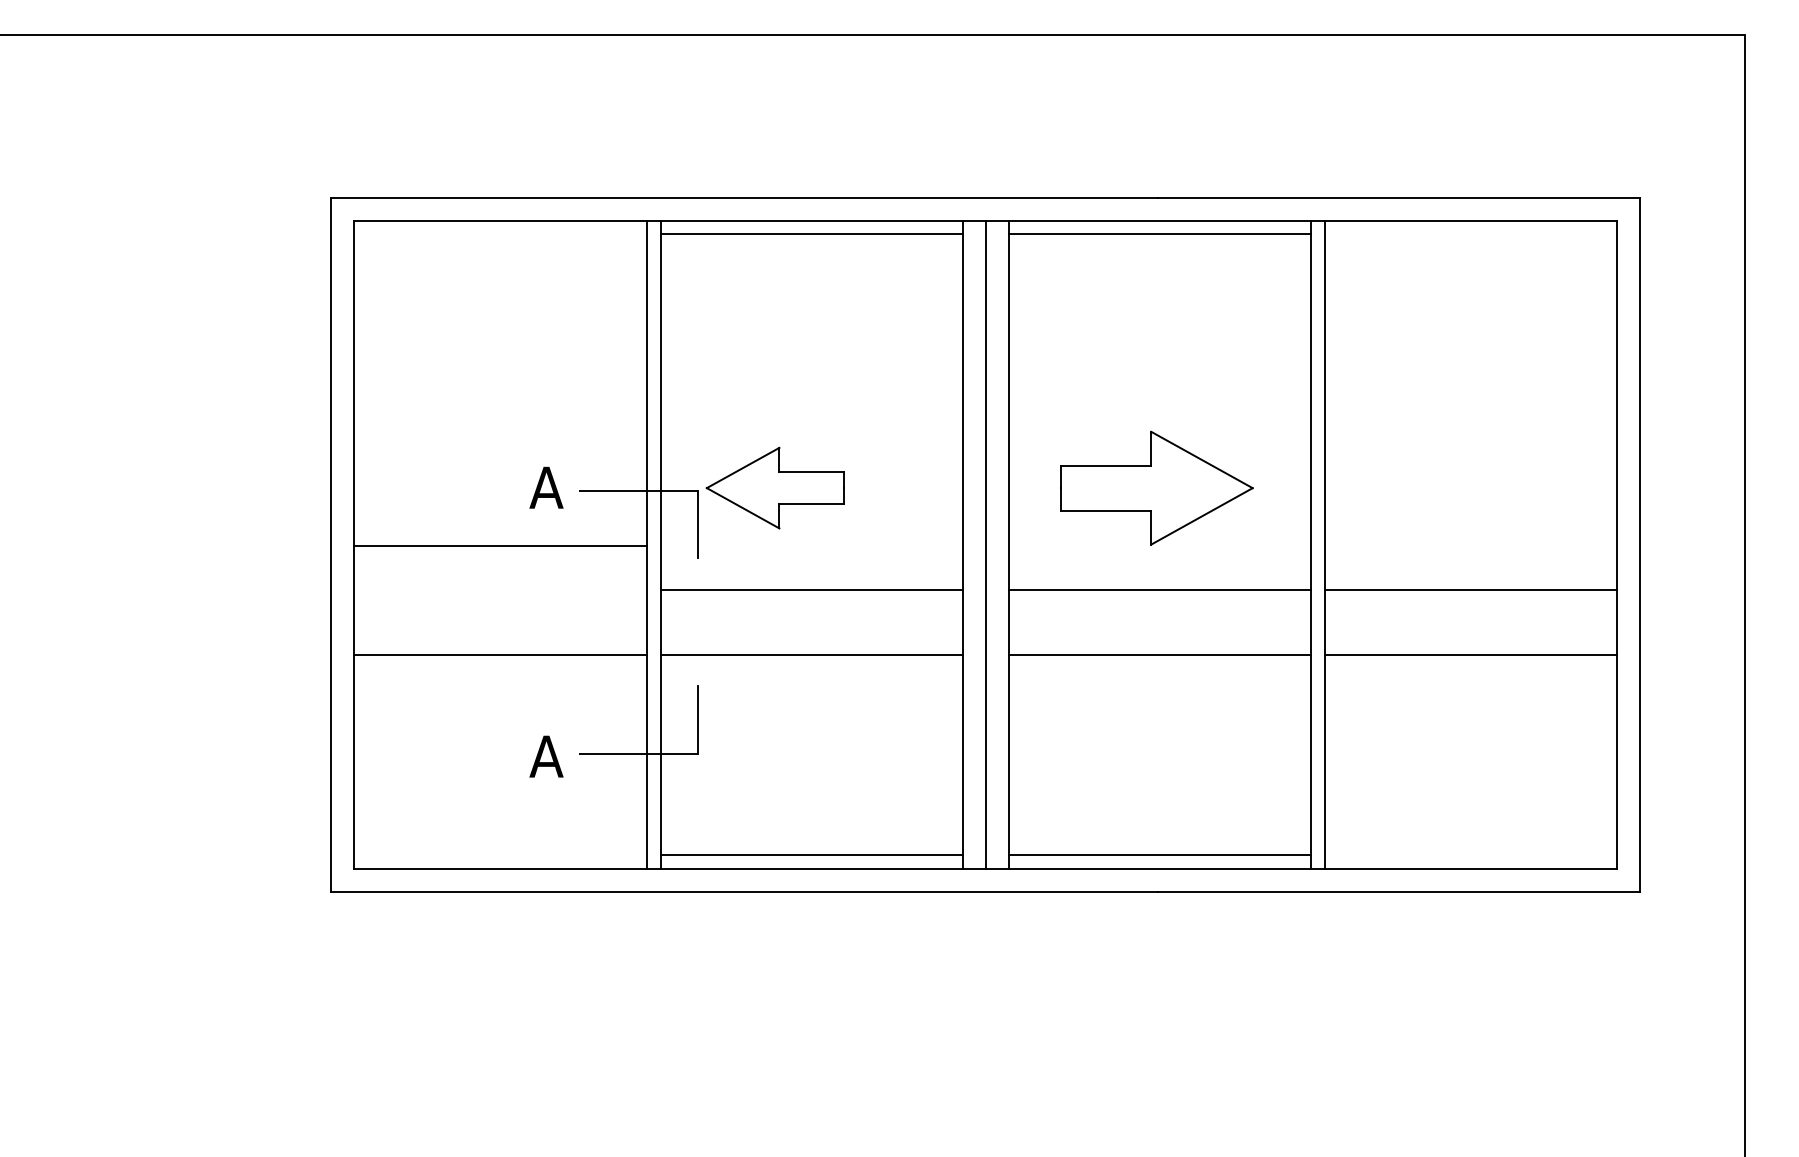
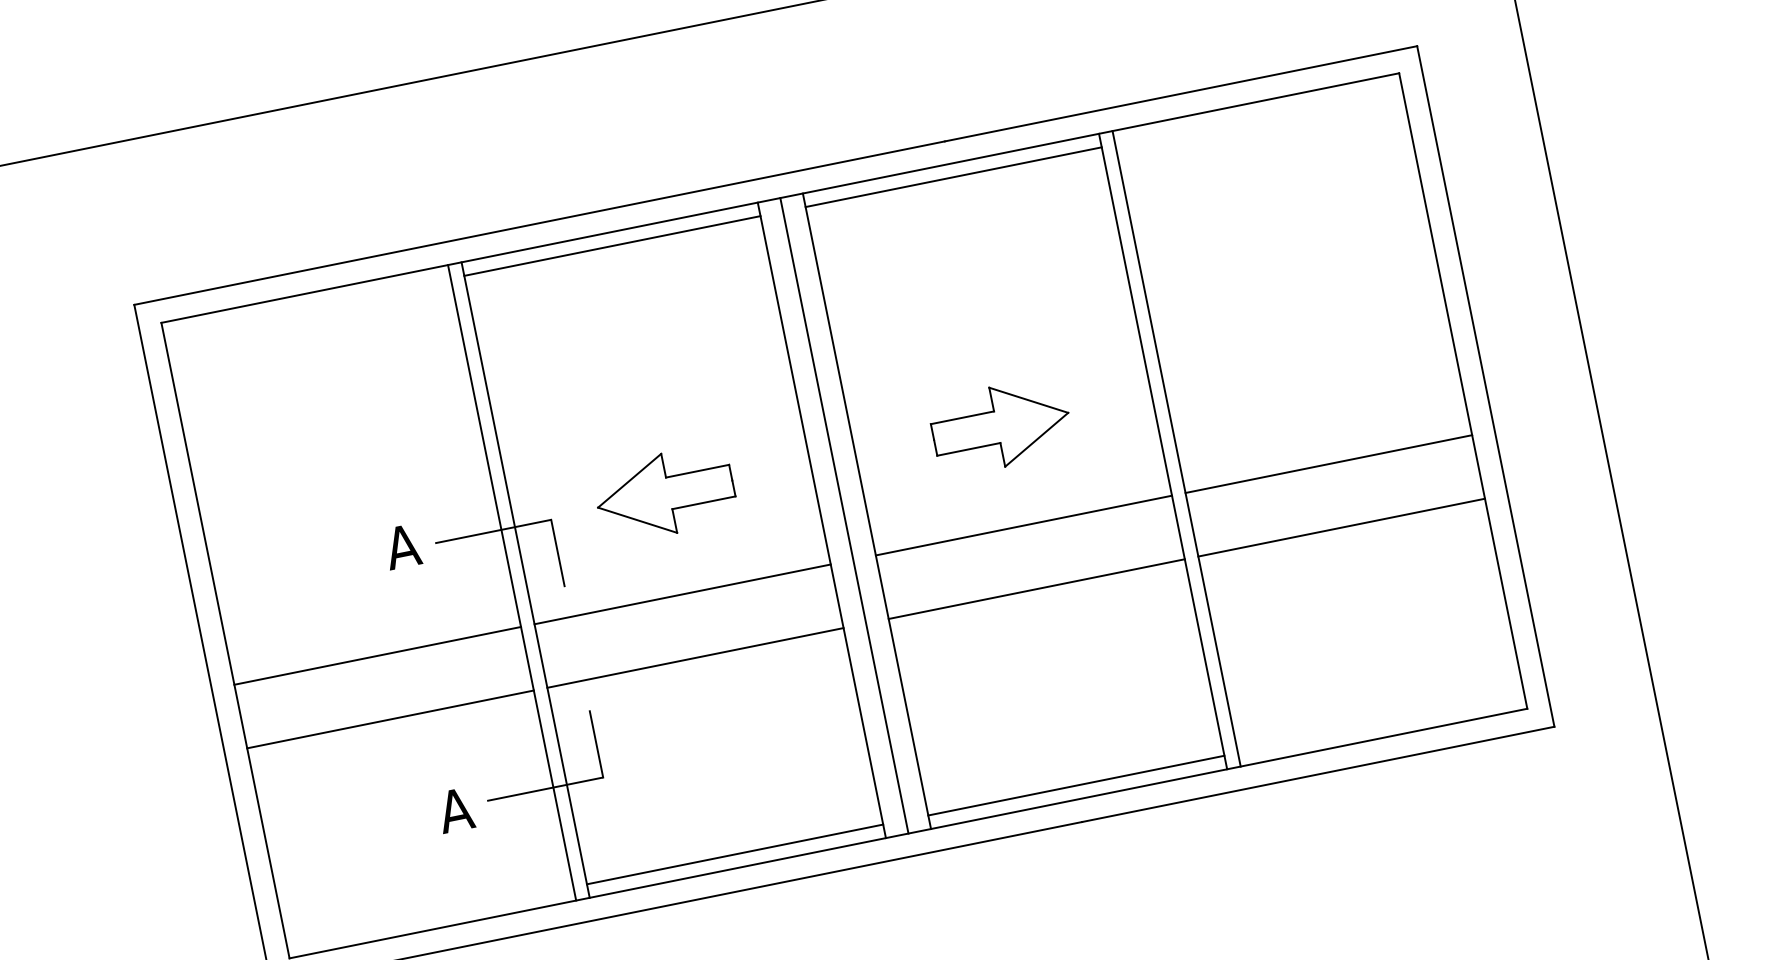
part: (774, 487) -> (664, 493), moved
part: (1157, 487) -> (1001, 425), size x0.71
line: (500, 545) -> (377, 655), moved

